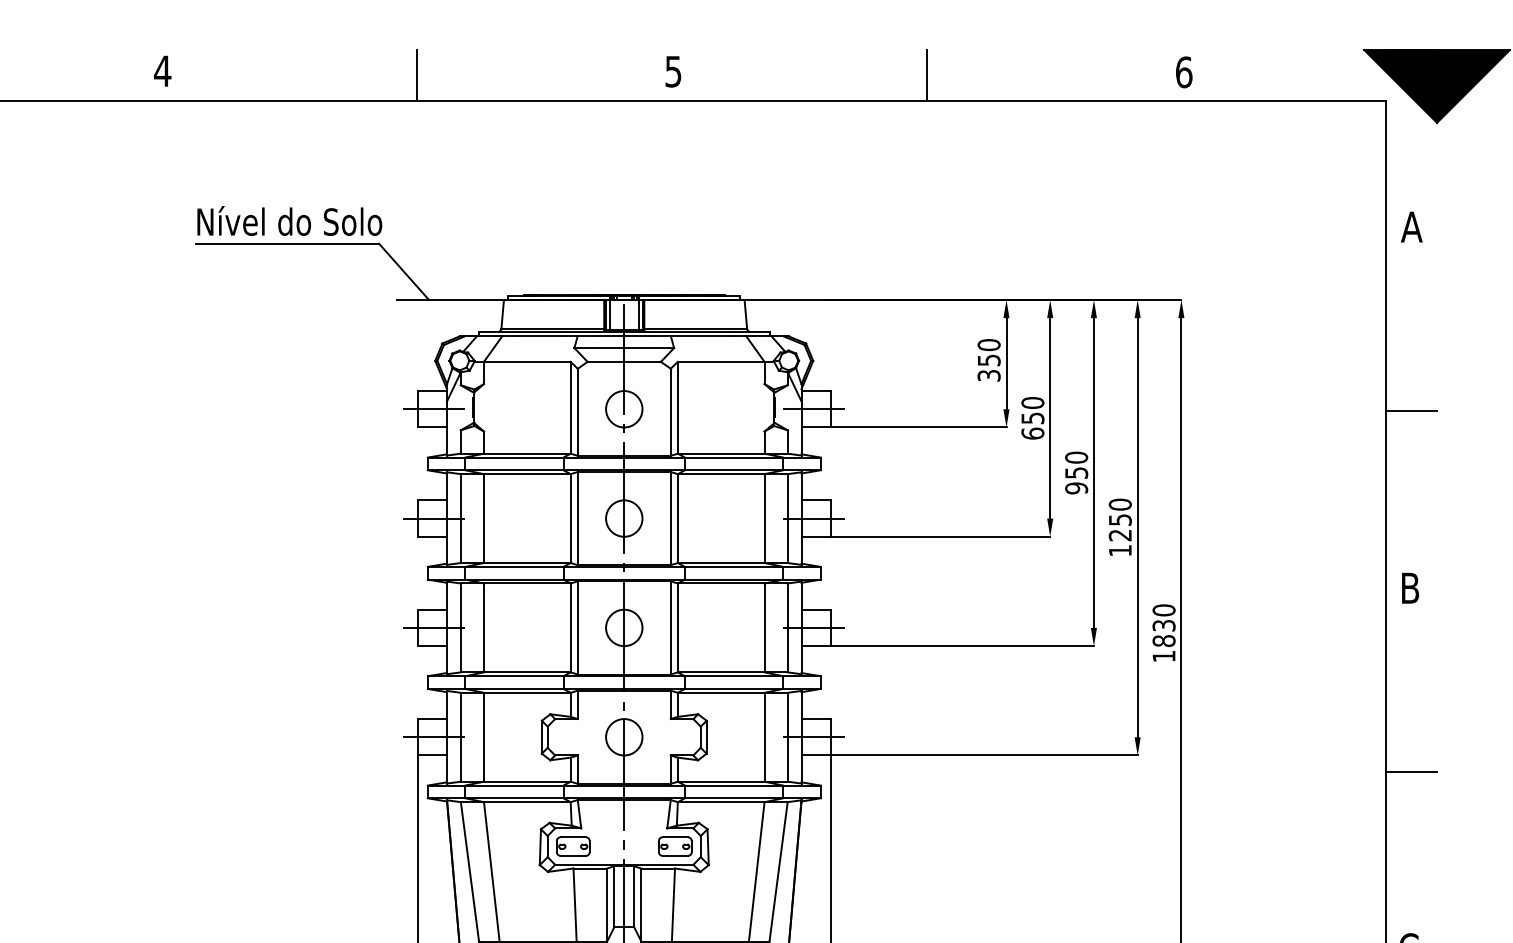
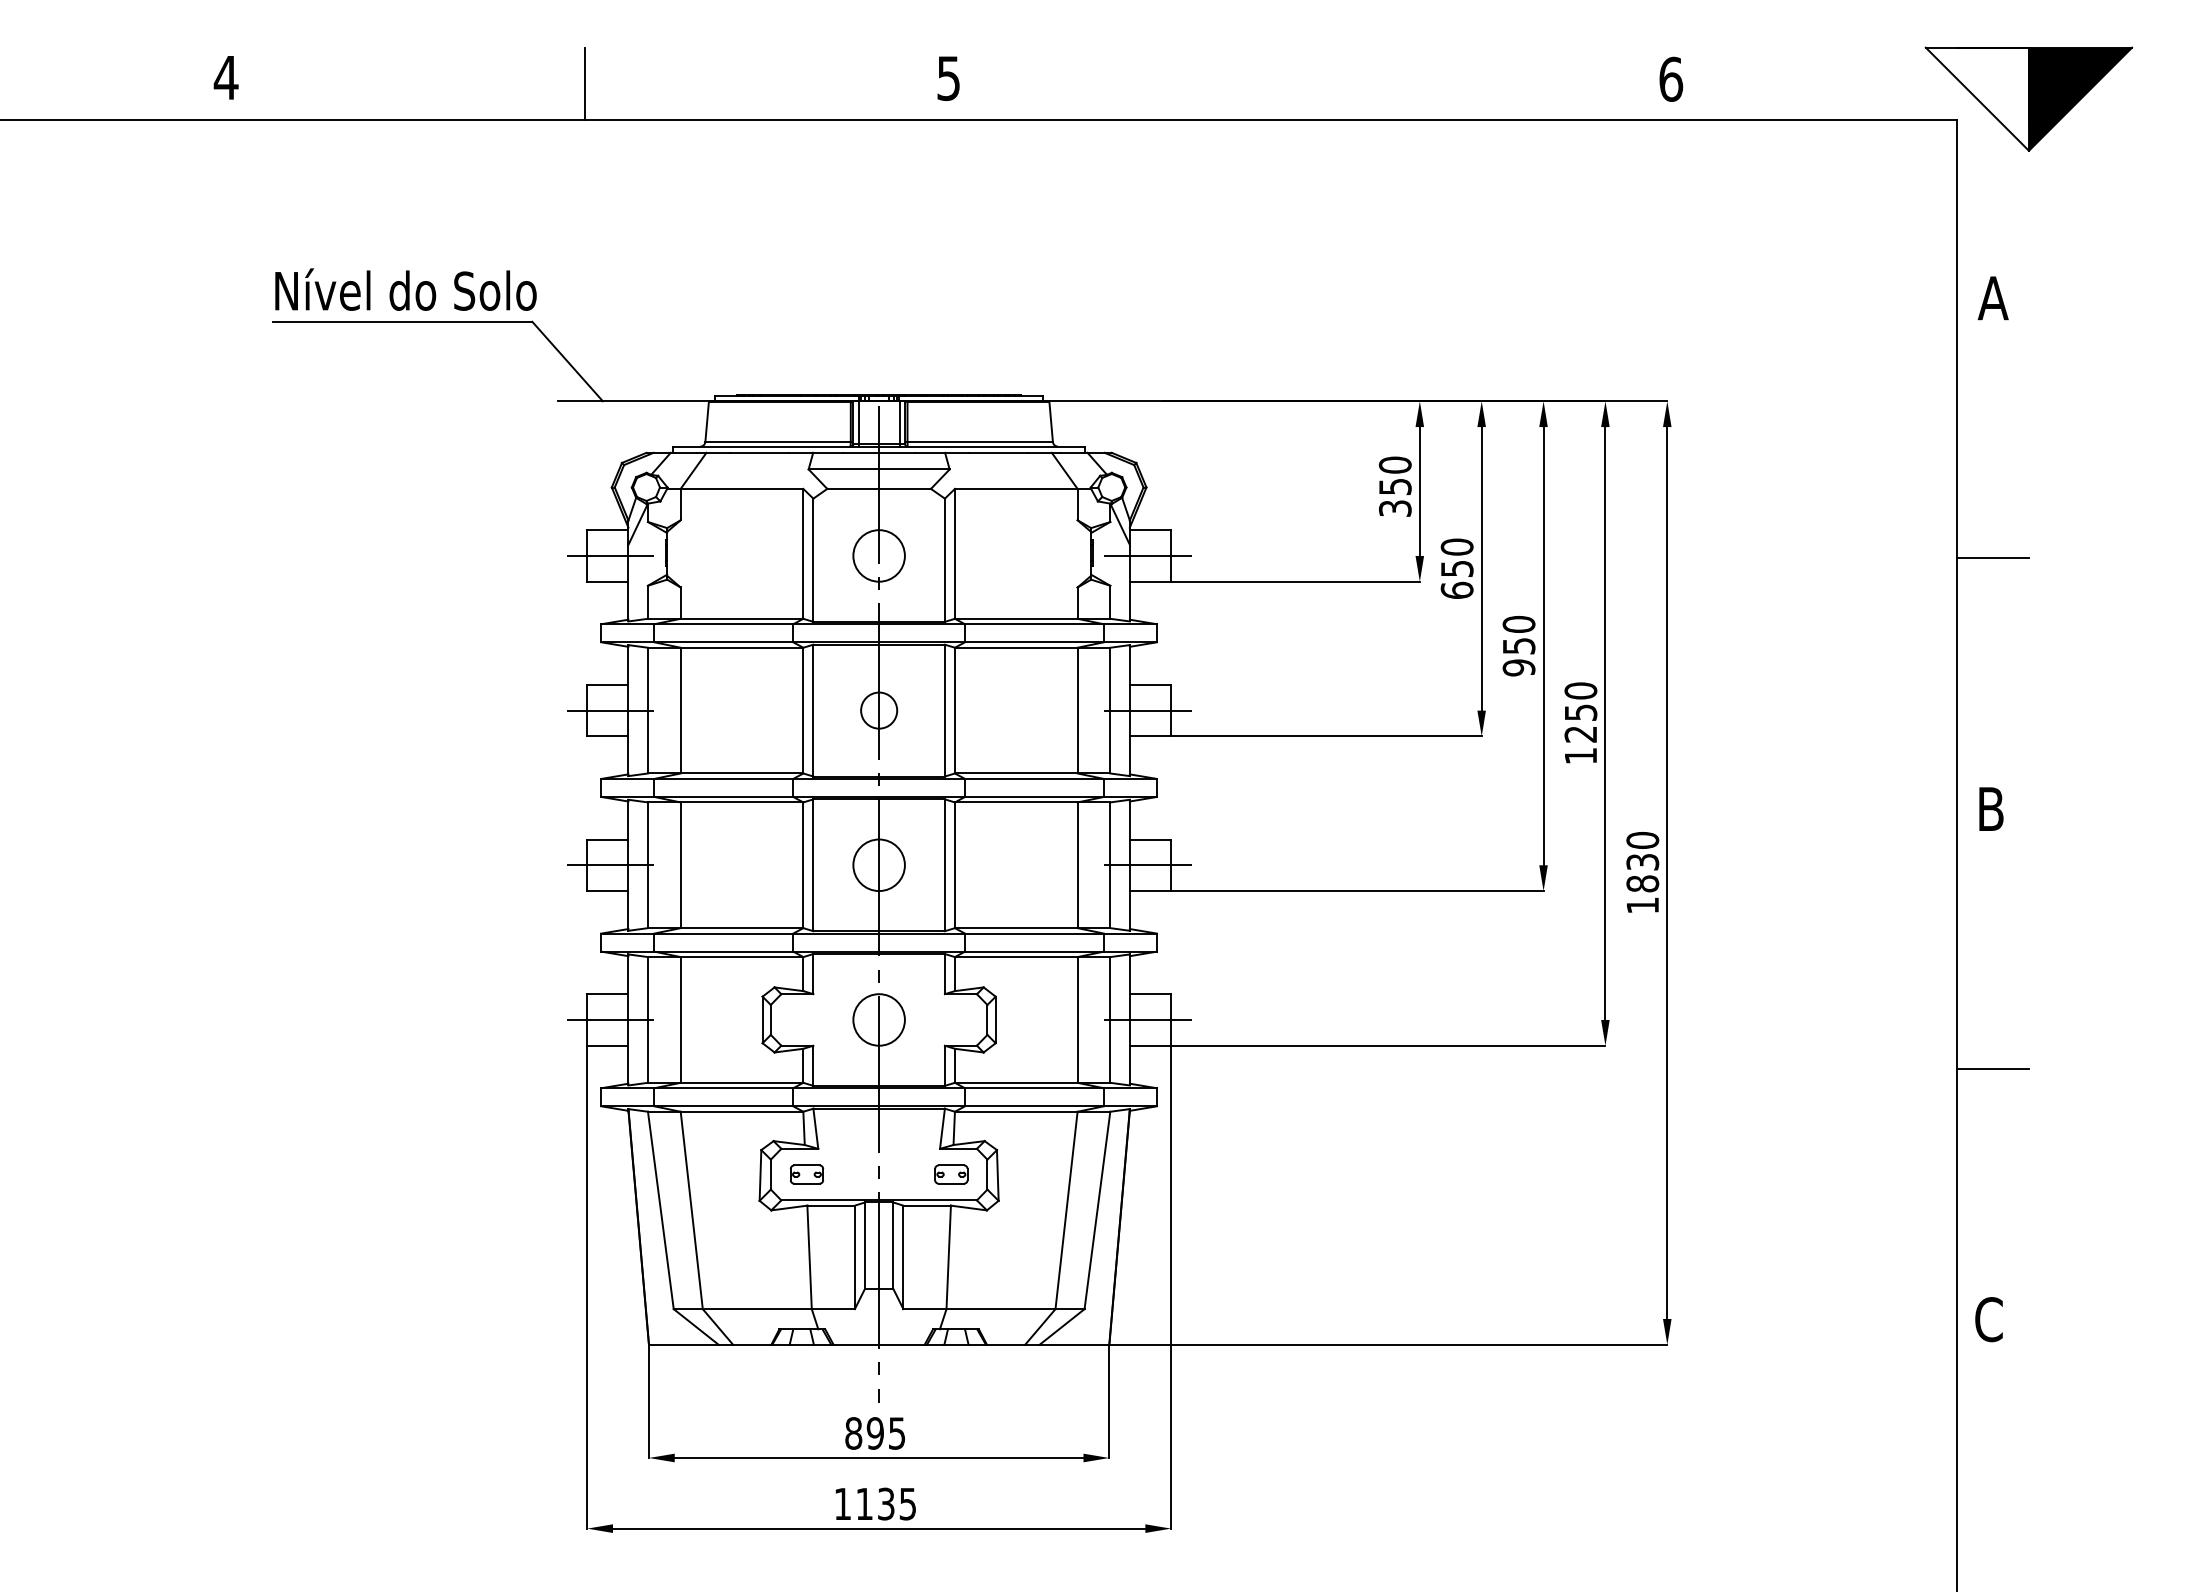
line: (927, 75) -> (1307, 83), removed
fill: (1399, 85) -> (1976, 98), removed
circle: (623, 518) -> (878, 710), size x0.7
part: (572, 846) -> (806, 1174), size x0.7
part: (675, 846) -> (951, 1174), size x0.7

